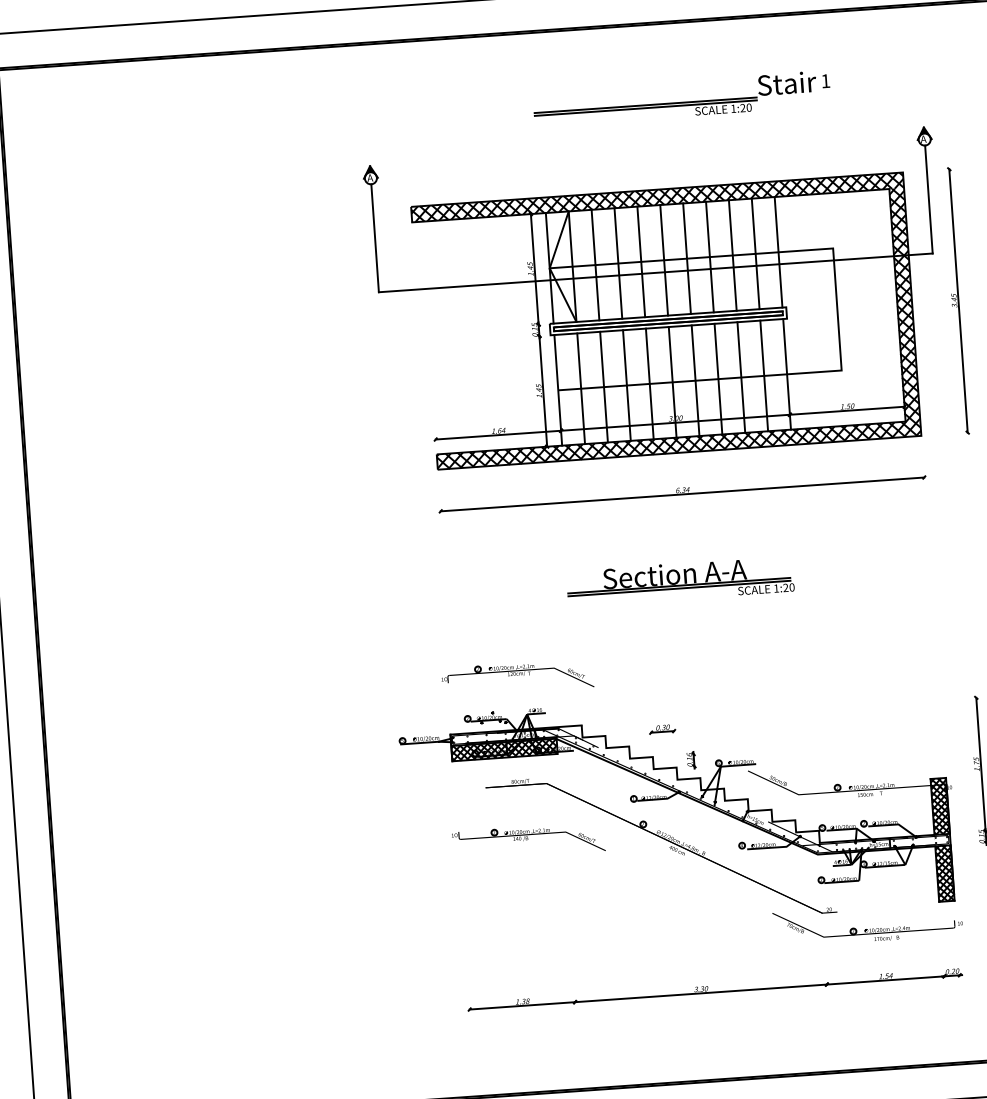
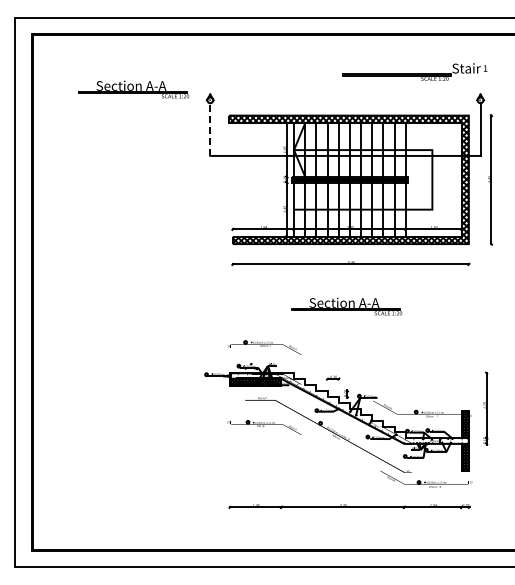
part: (680, 97) -> (414, 71), moved
part: (212, 167) -> (133, 89), added
line: (375, 238) -> (210, 129), solid -> dashed

